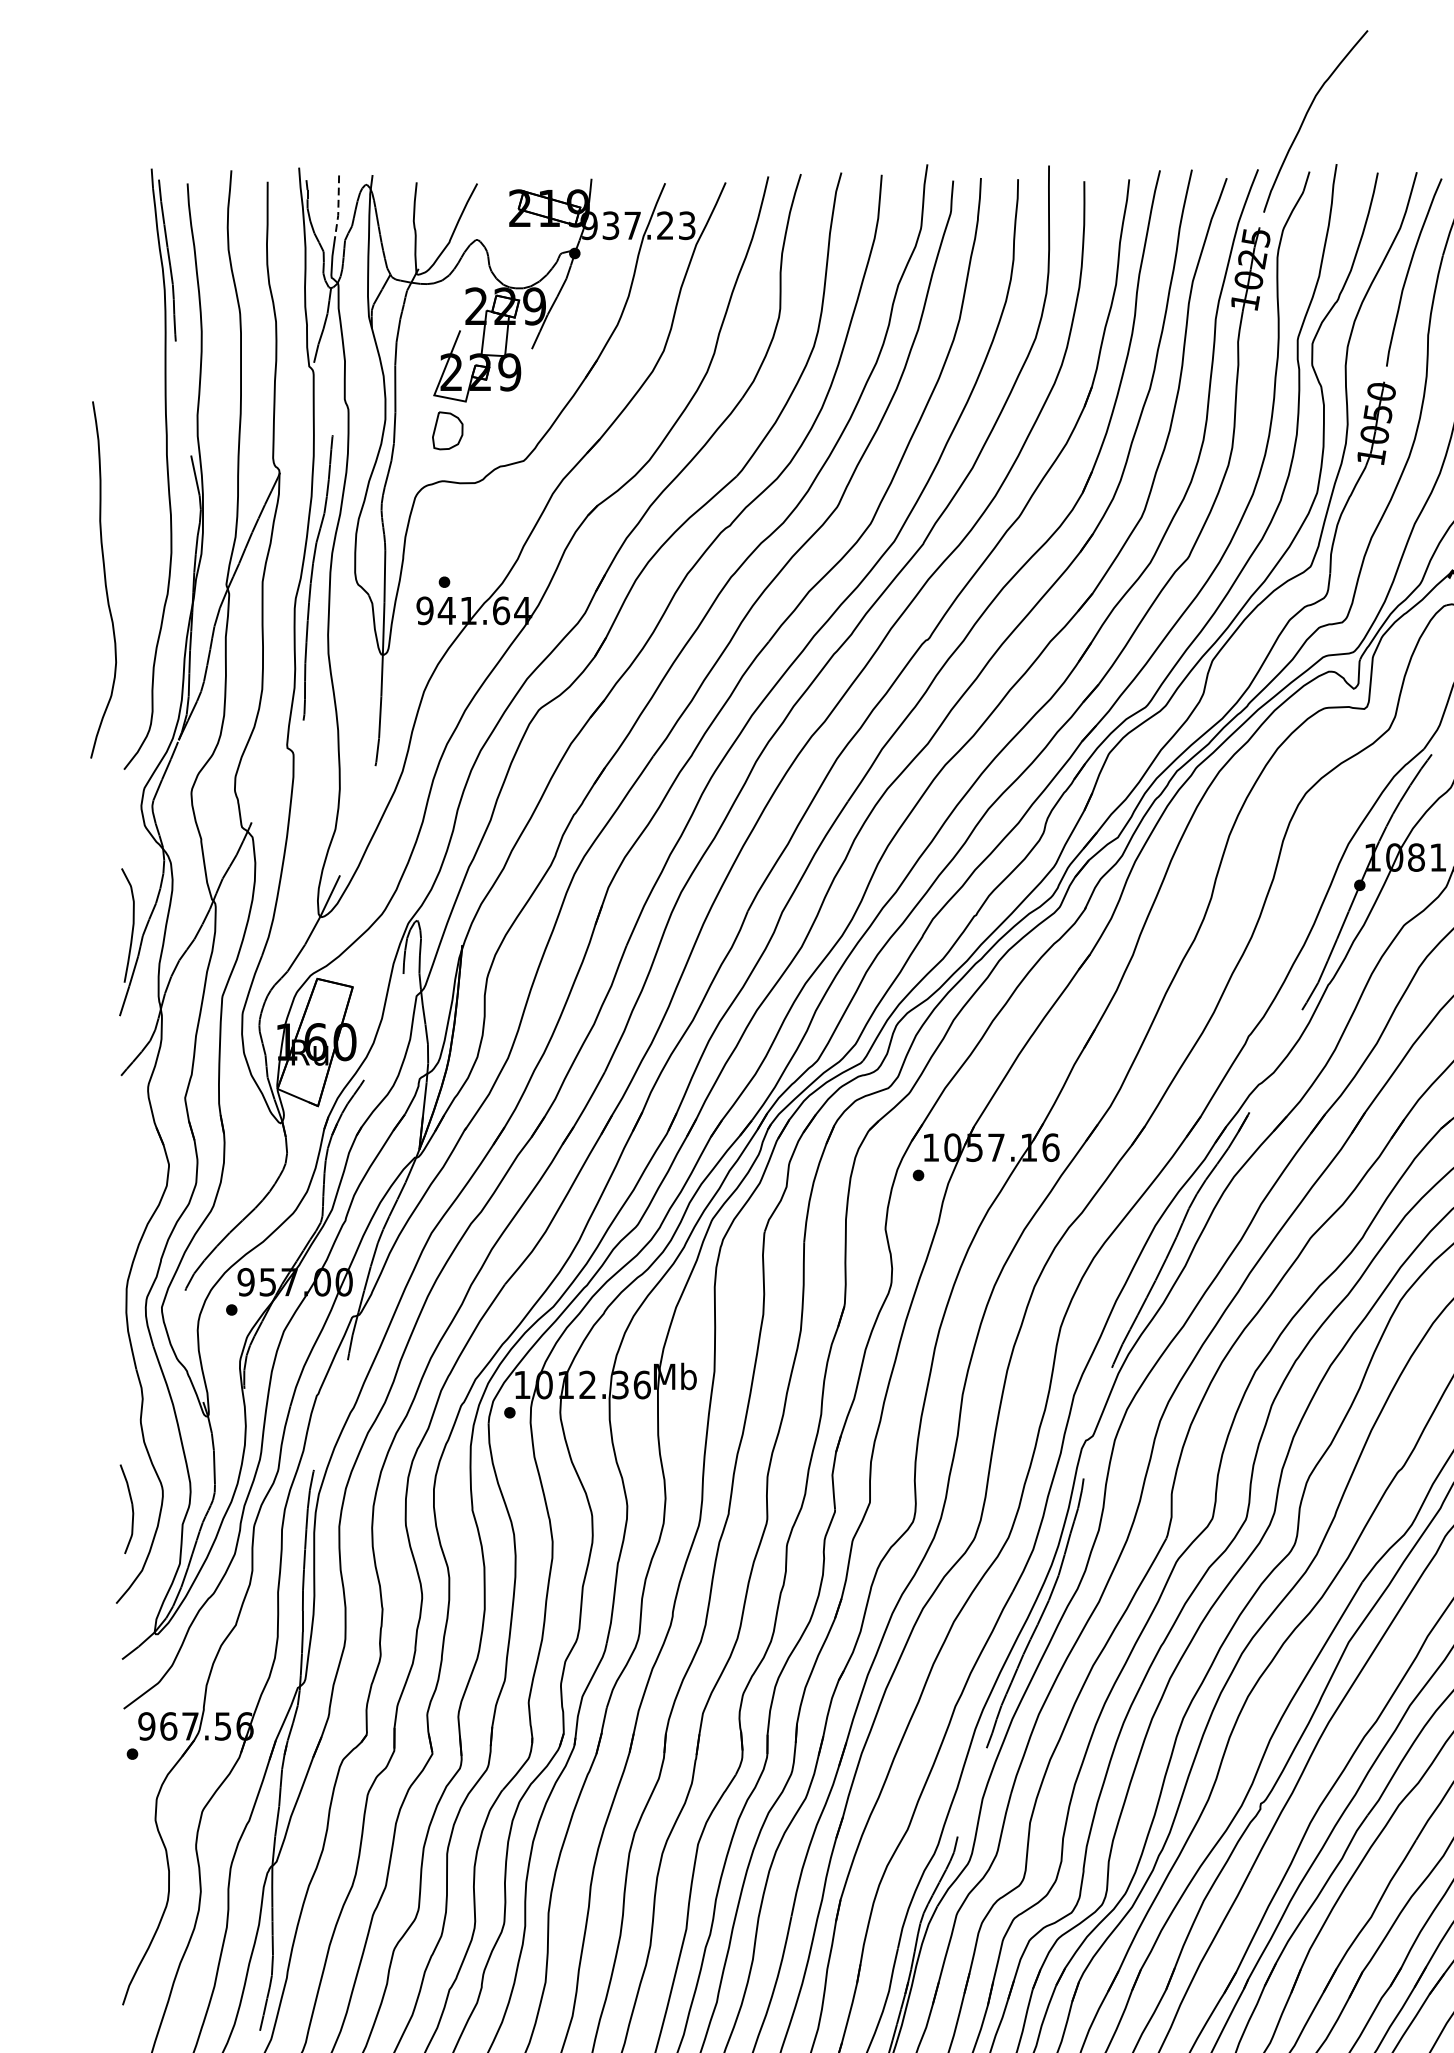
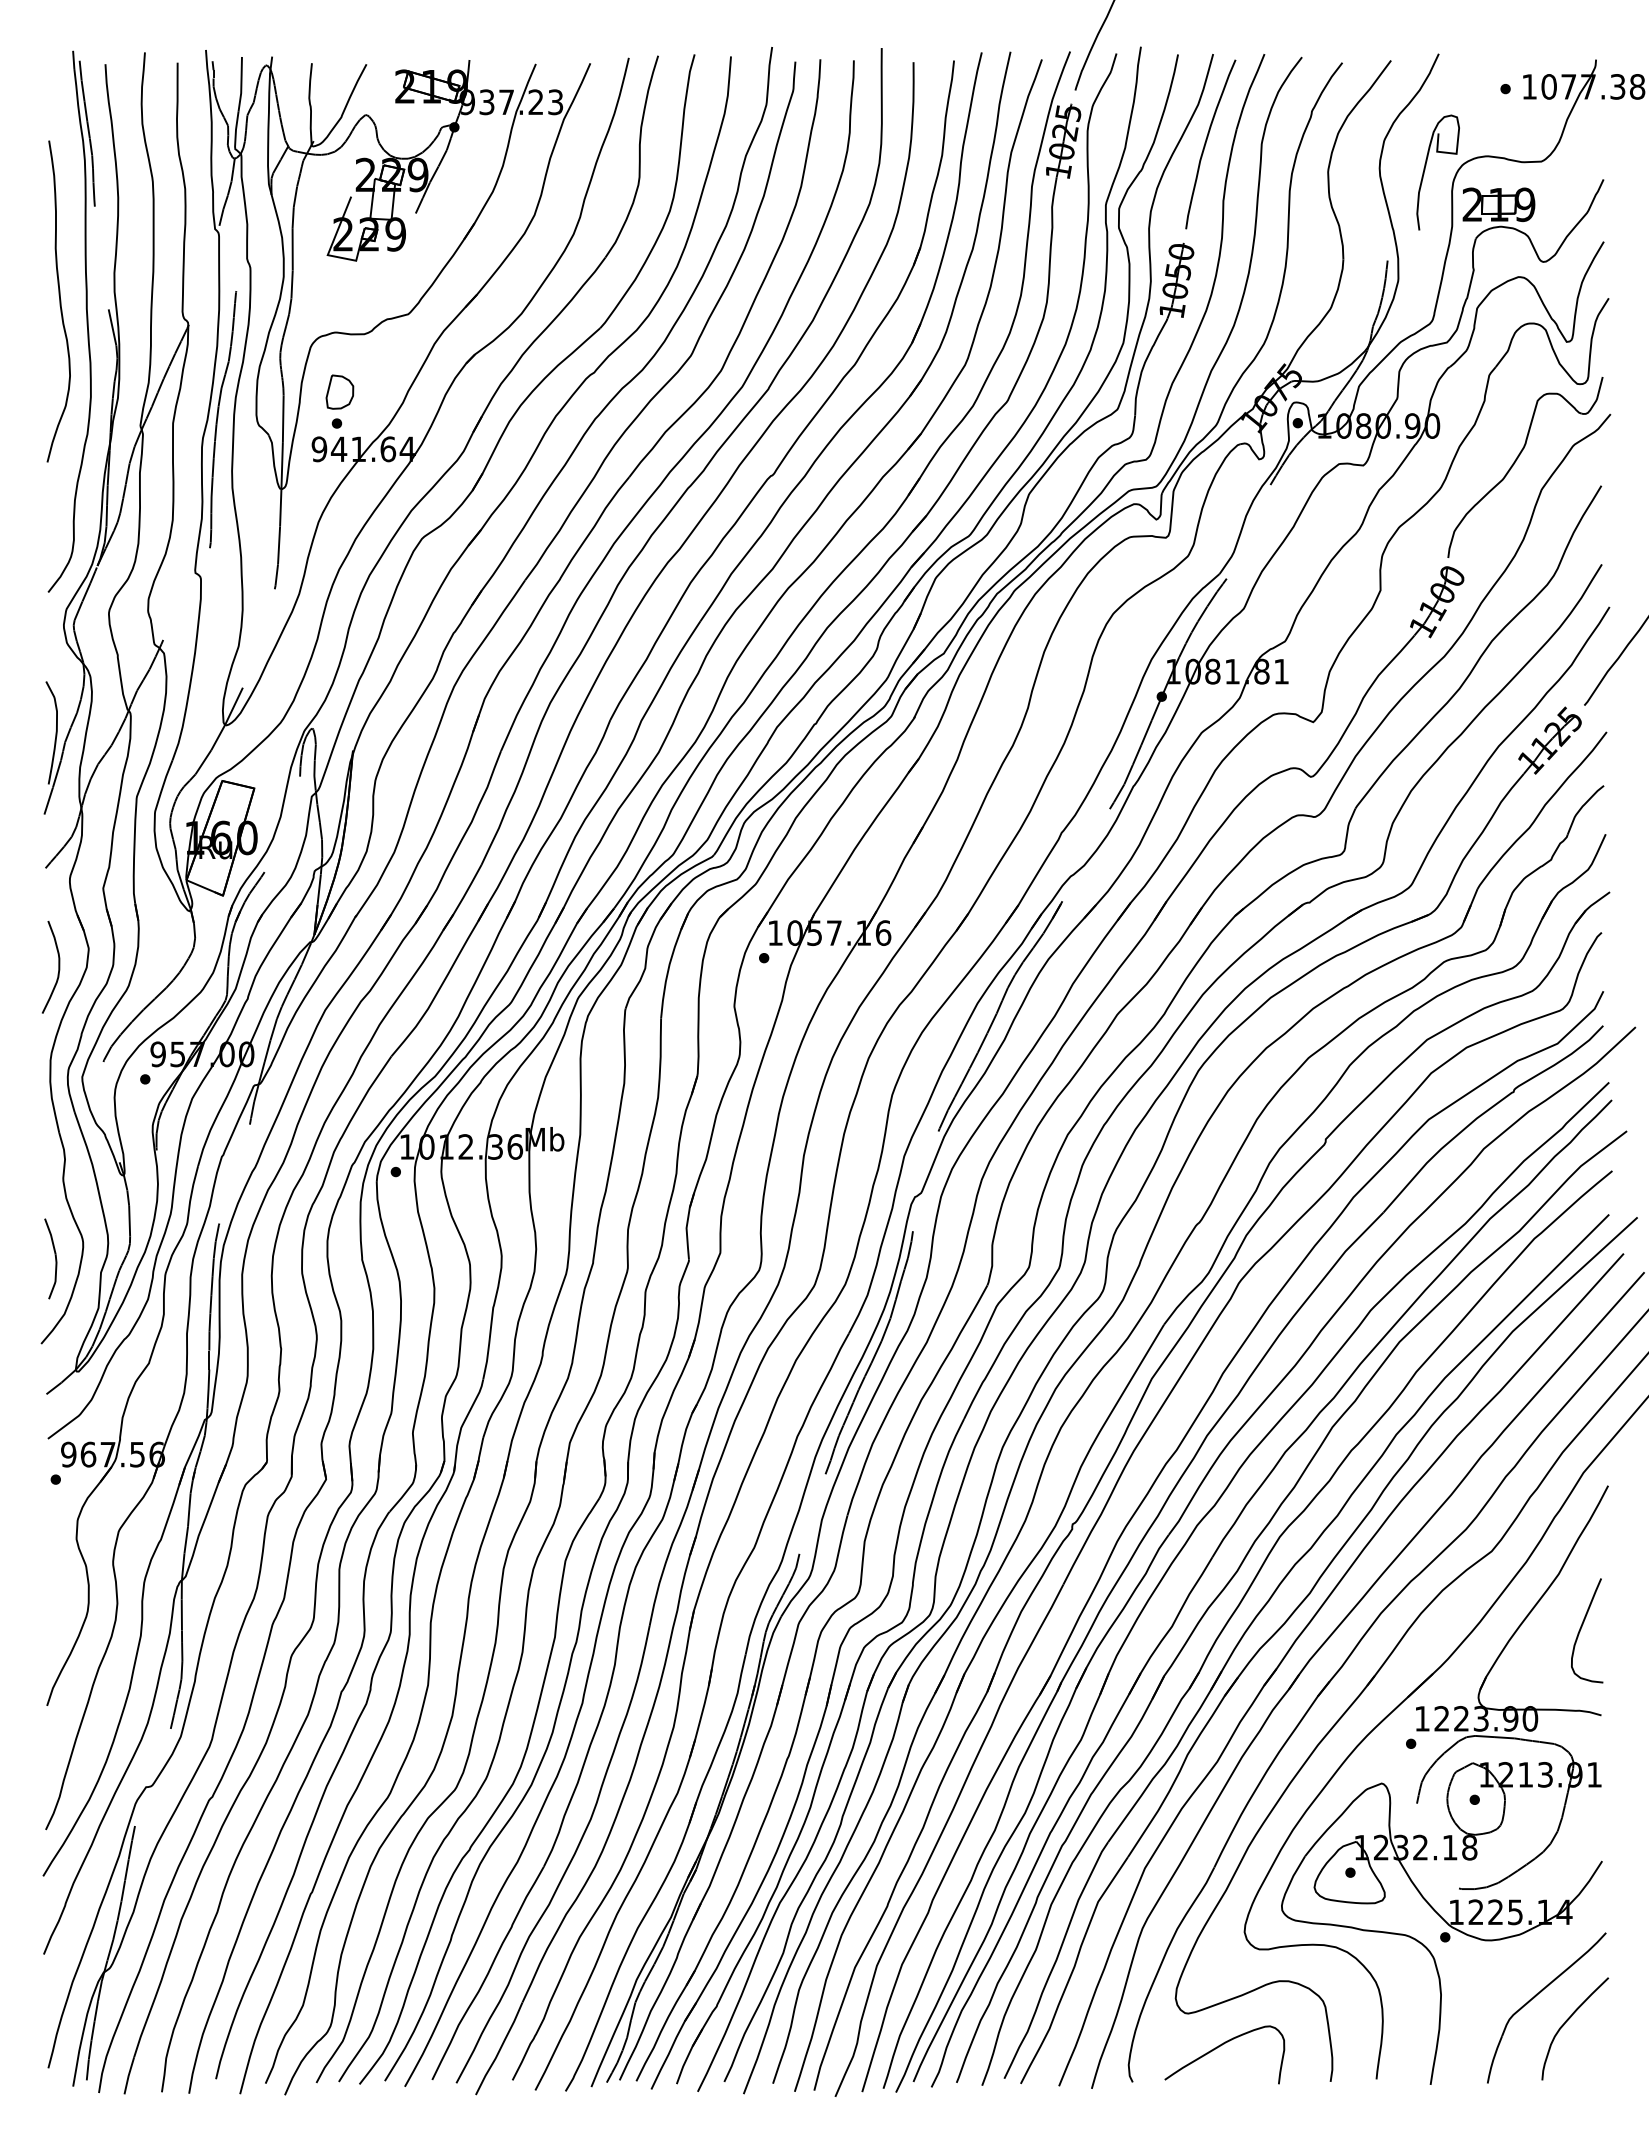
line: (338, 205) -> (241, 84), dashed -> solid
part: (447, 430) -> (339, 391), moved
curve: (104, 579) -> (59, 301), moved
curve: (135, 1185) -> (58, 967), added

